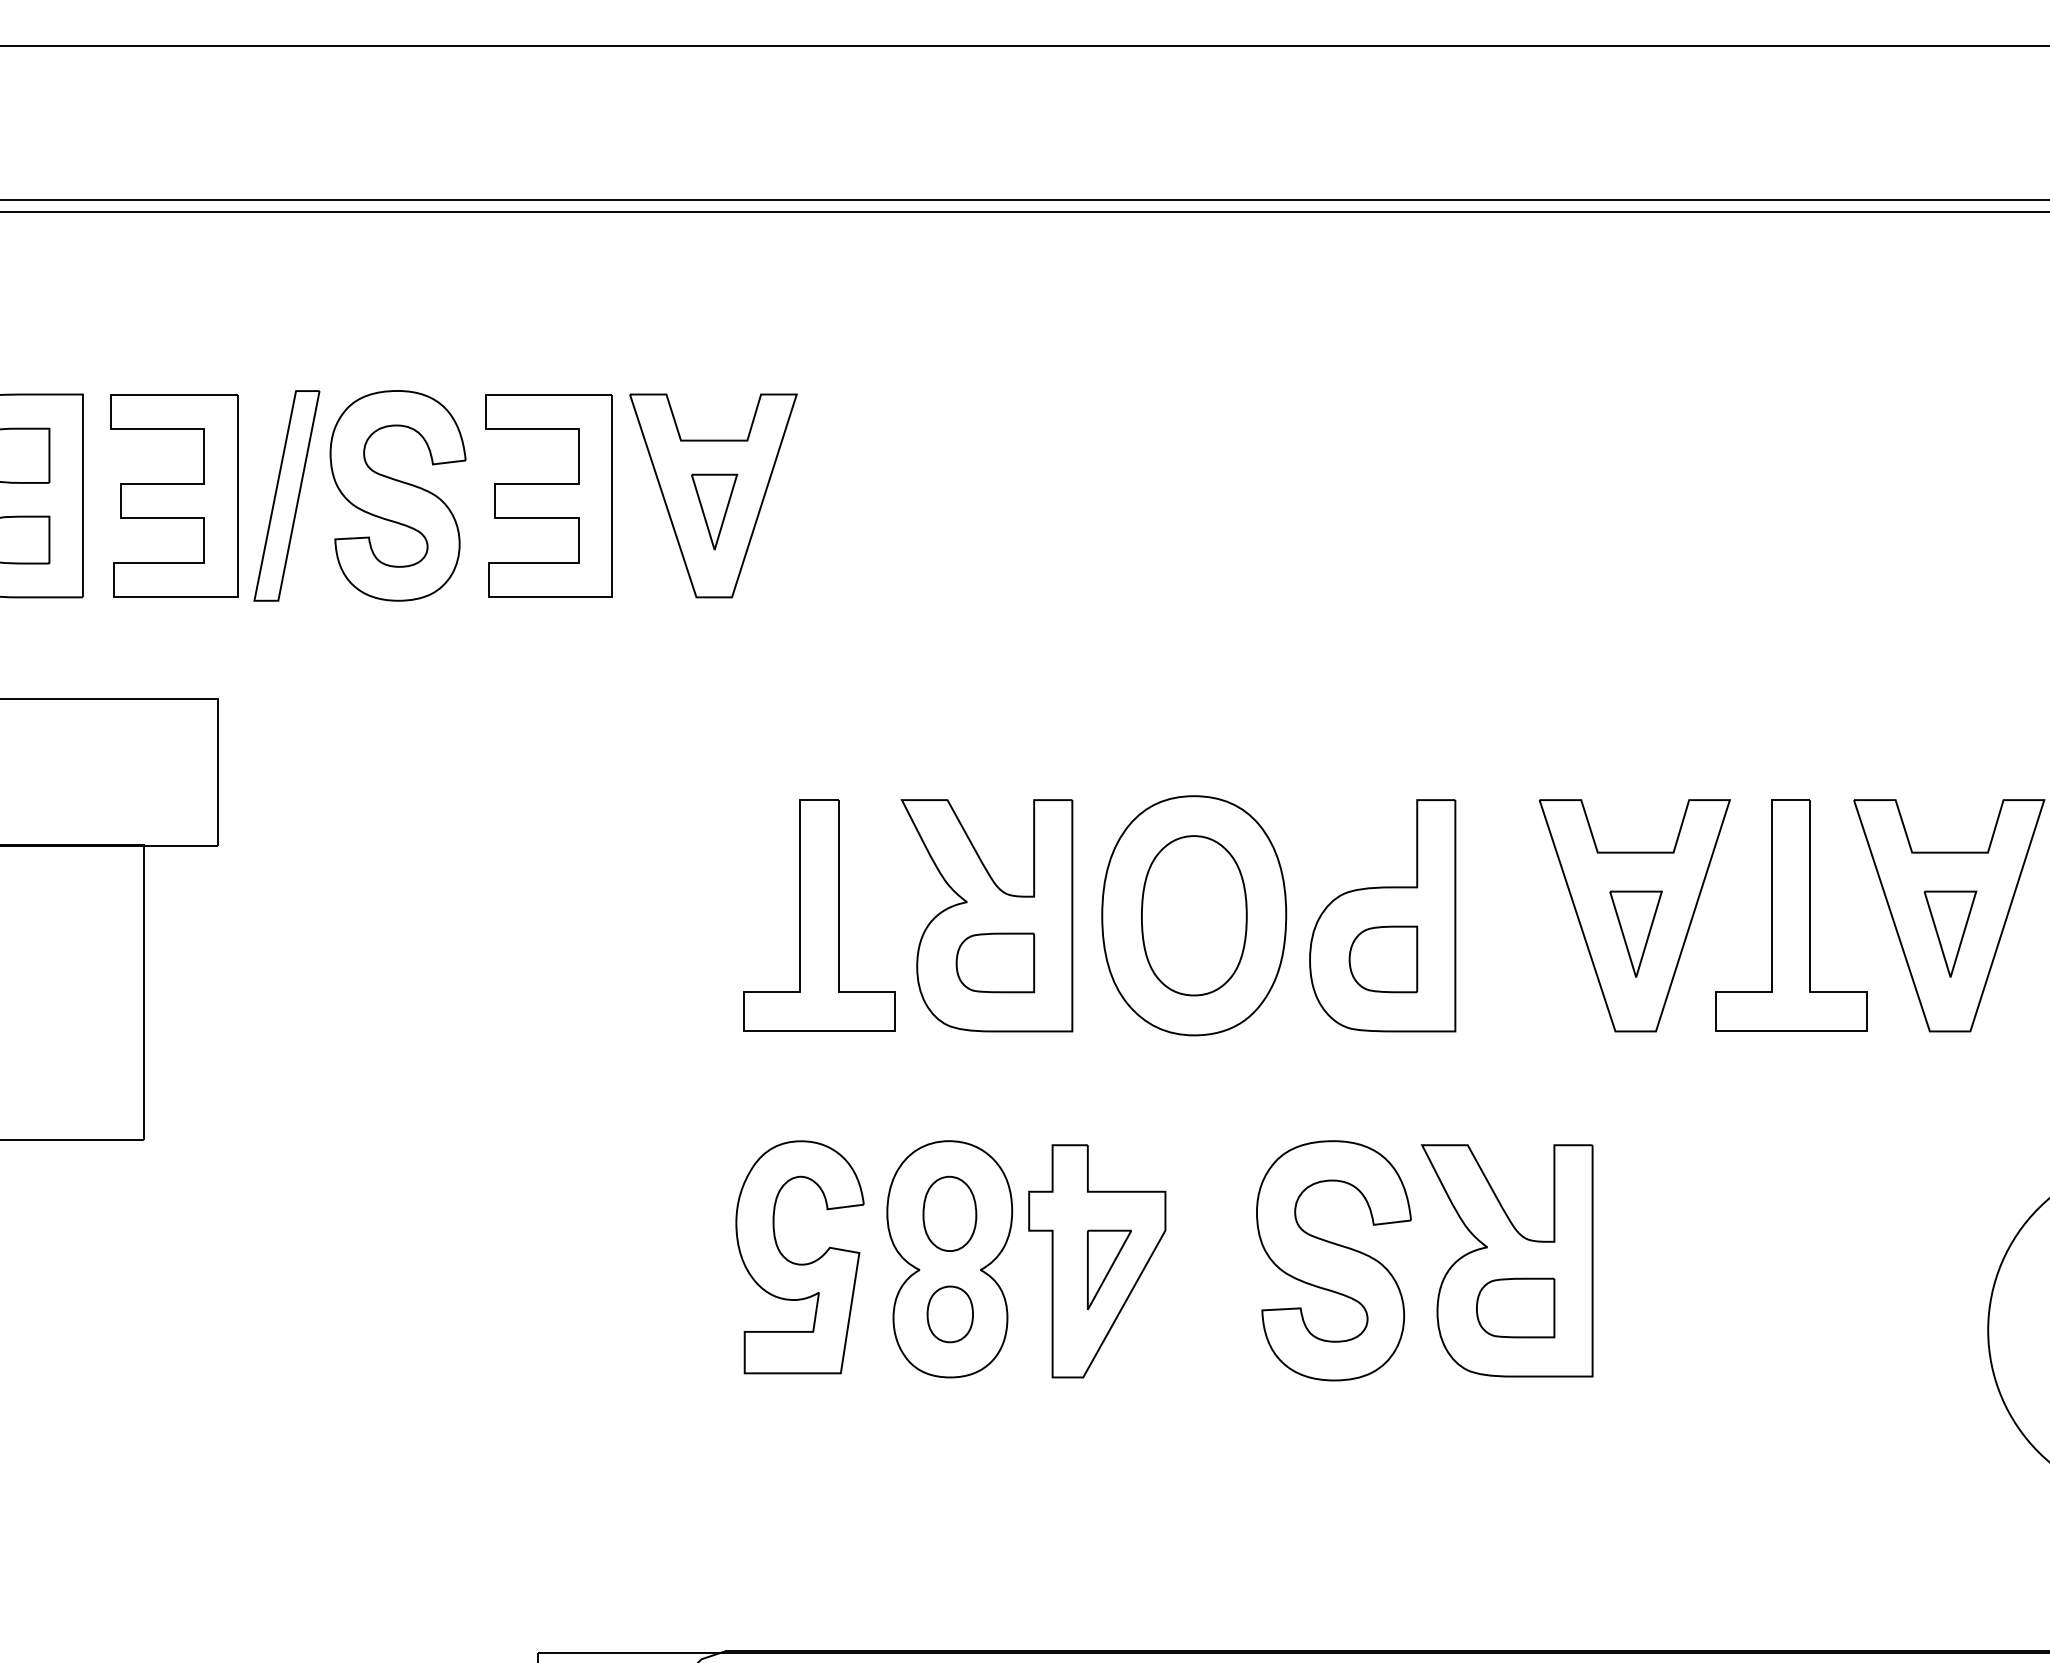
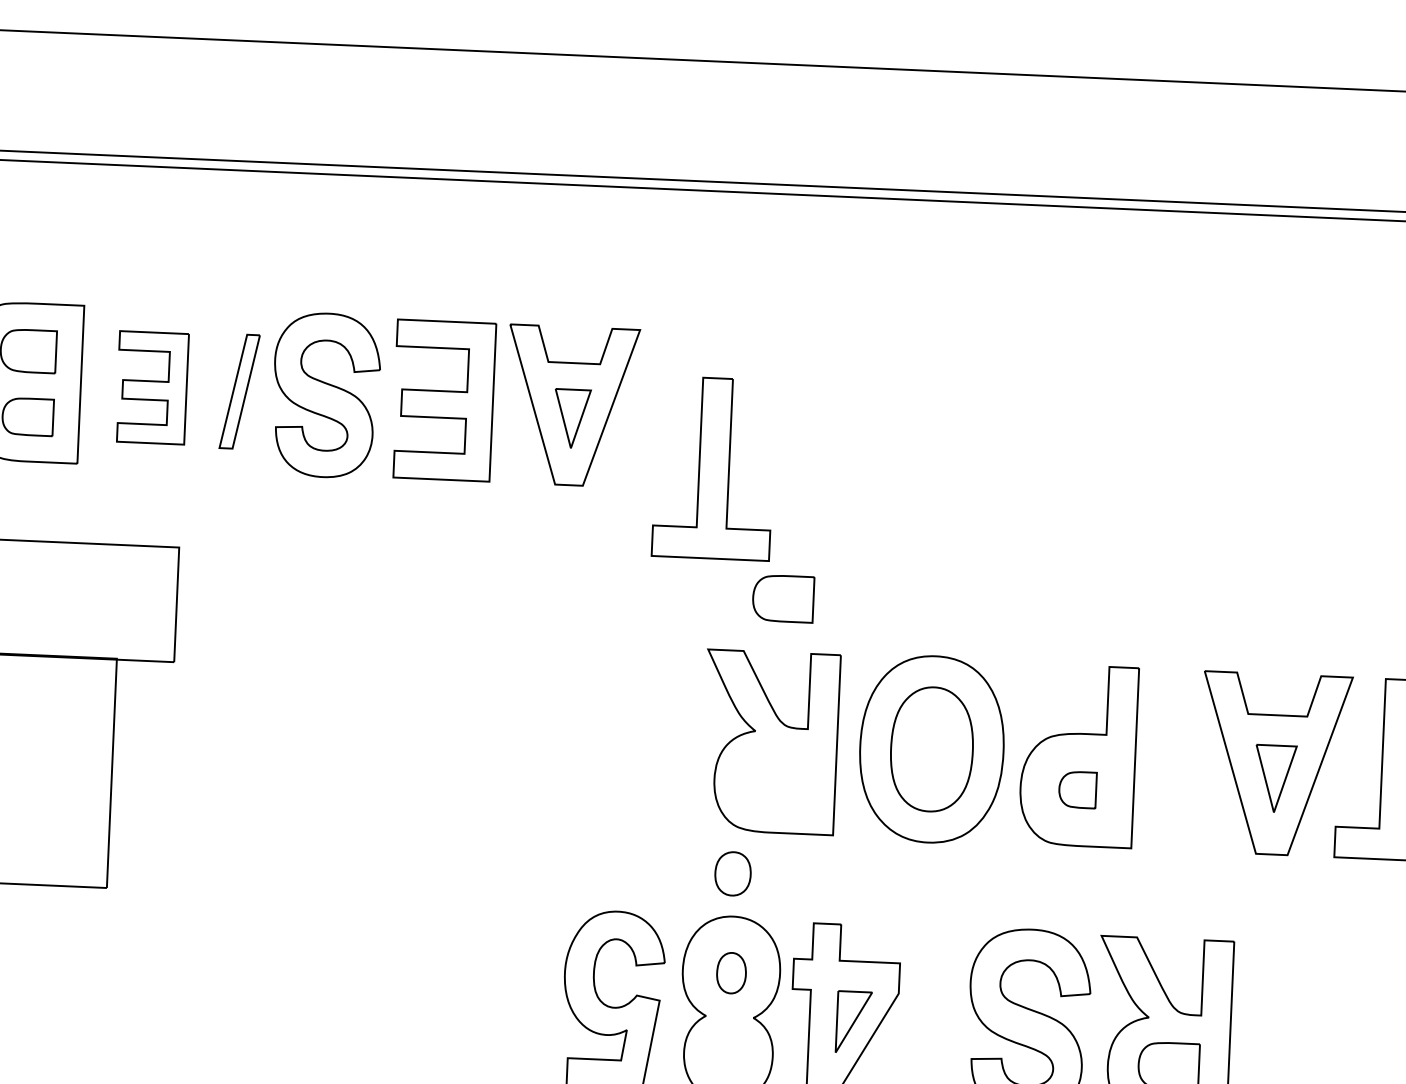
part: (174, 495) -> (152, 387), size x0.7
part: (286, 495) -> (239, 391), size x0.7
part: (819, 915) -> (714, 468), moved
part: (1383, 959) -> (1077, 789), size x0.7
part: (994, 962) -> (782, 598), moved
part: (949, 1213) -> (731, 972), size x0.7
part: (949, 1314) -> (732, 873), moved

